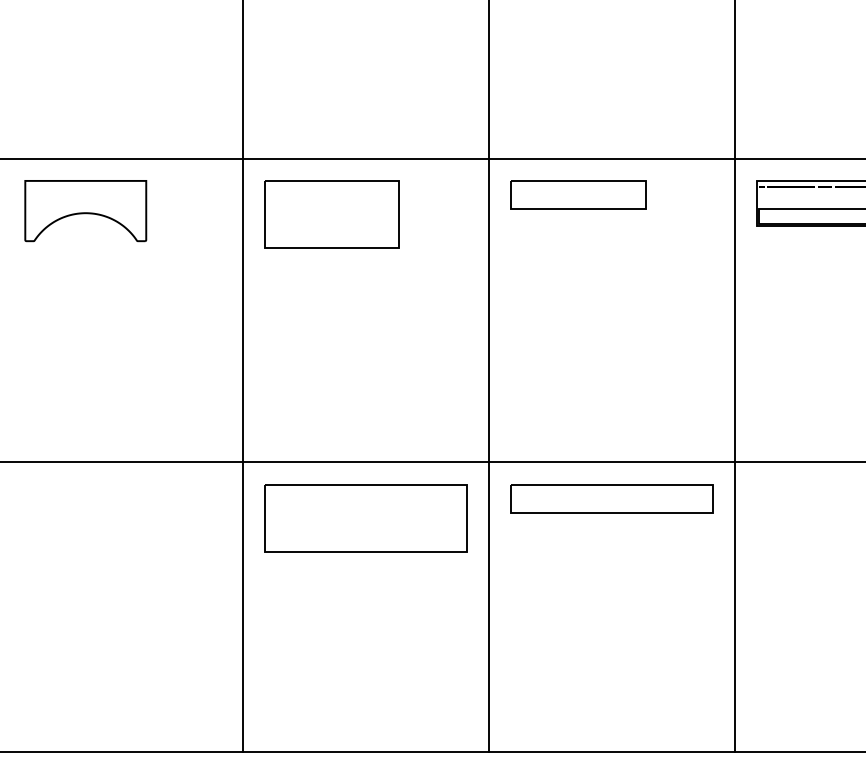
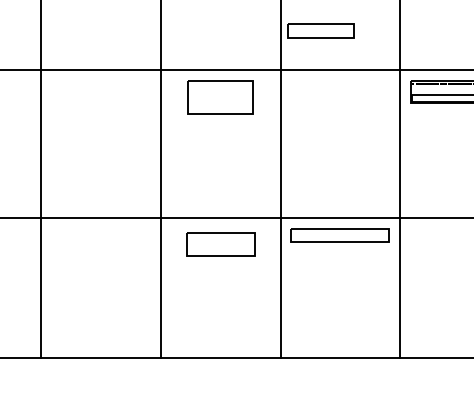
part: (577, 194) -> (320, 30), moved
part: (85, 210) -> (84, 95), removed
part: (332, 214) -> (220, 97), moved
part: (365, 517) -> (220, 244), size x0.7

